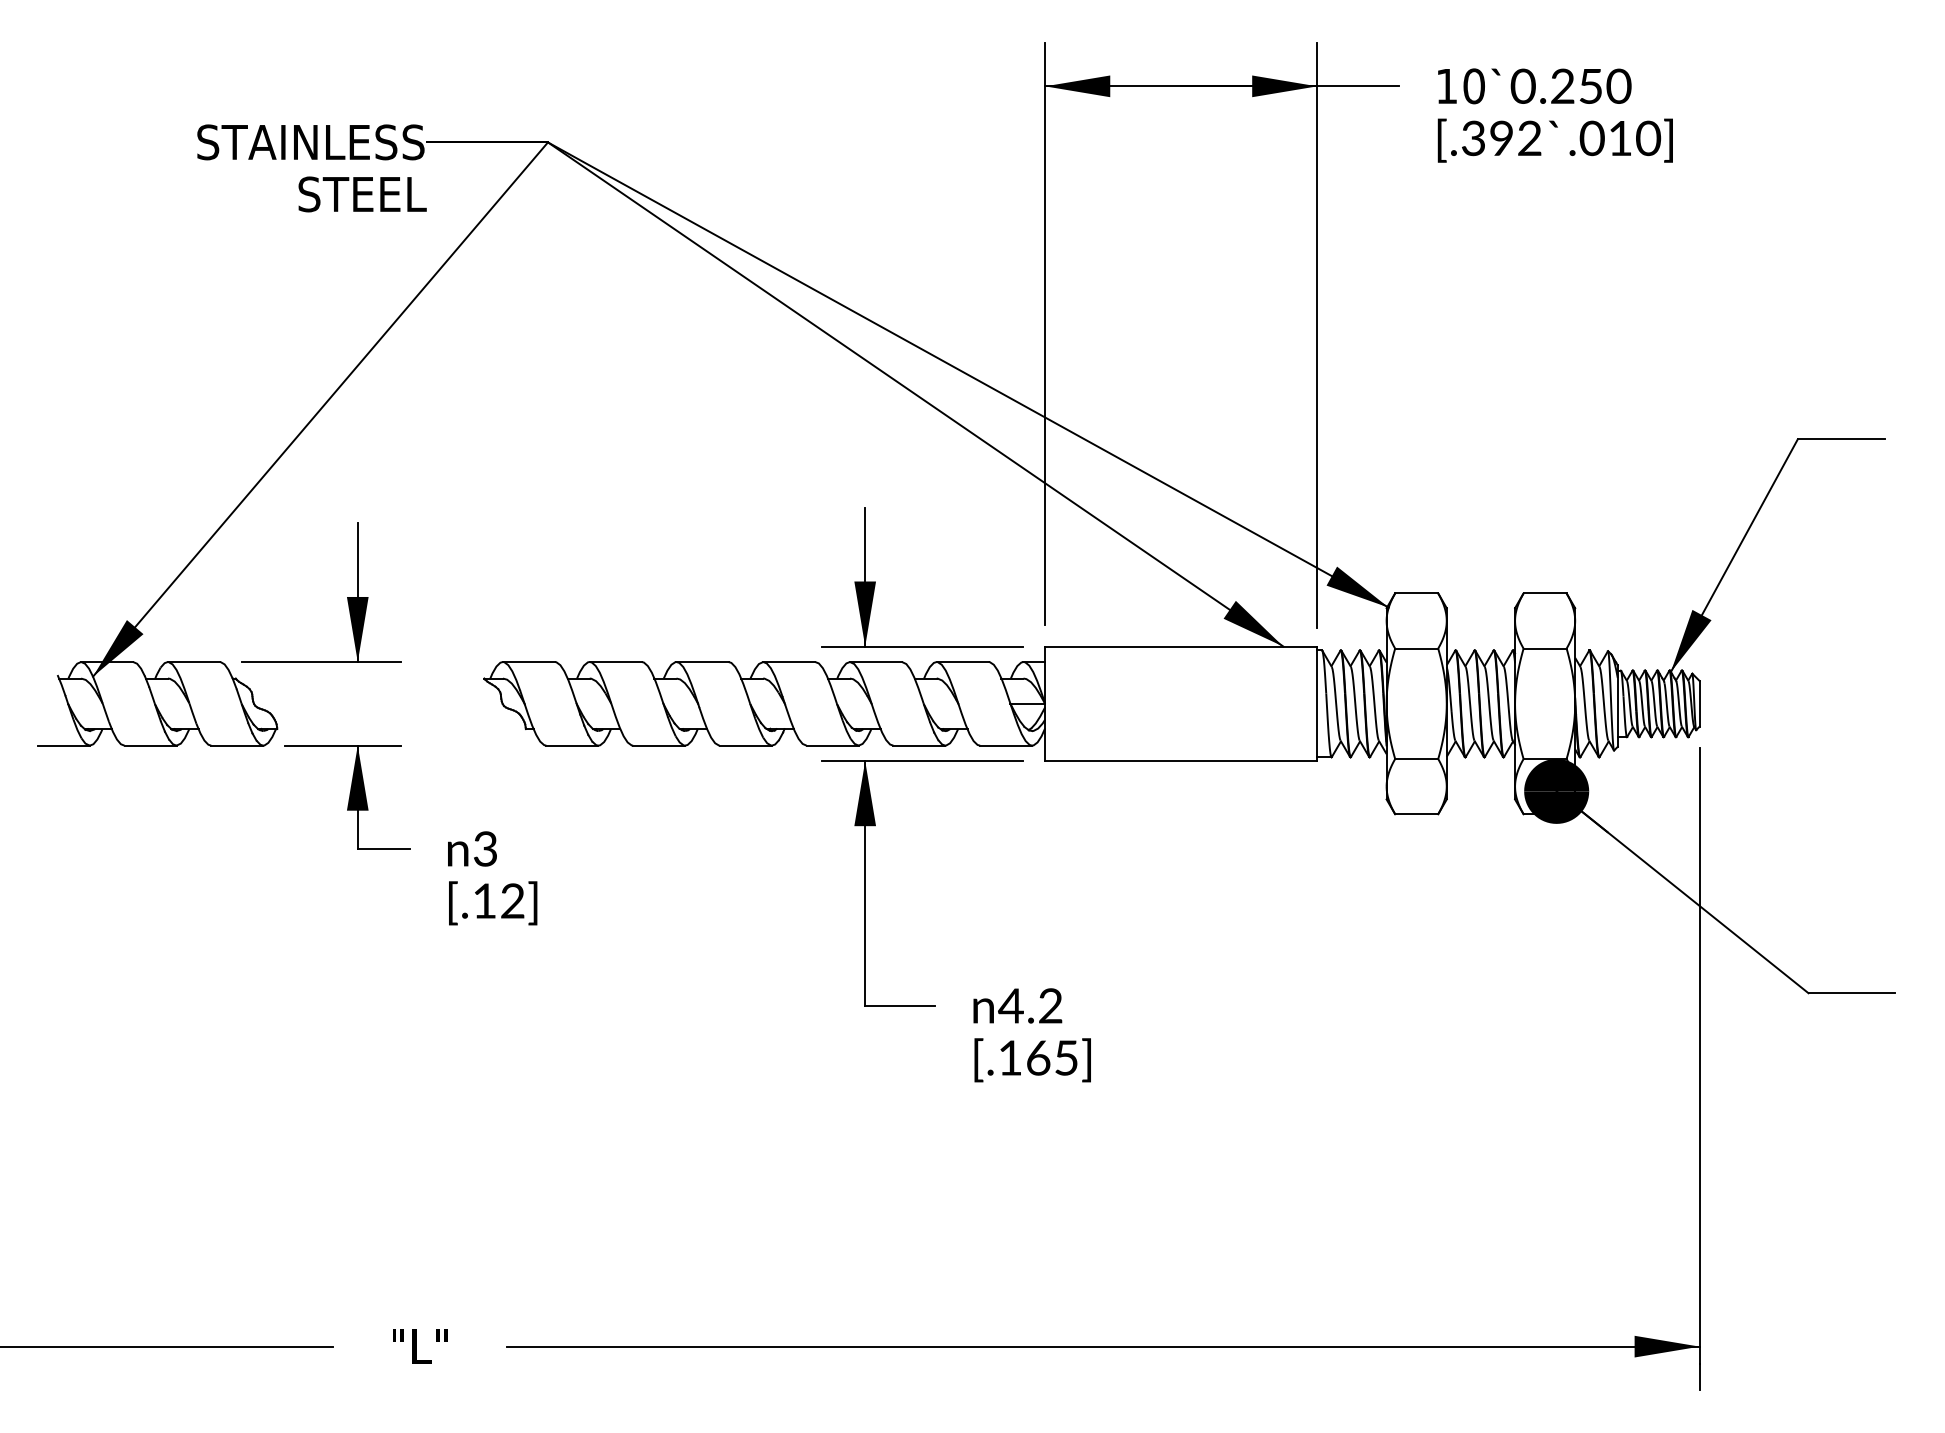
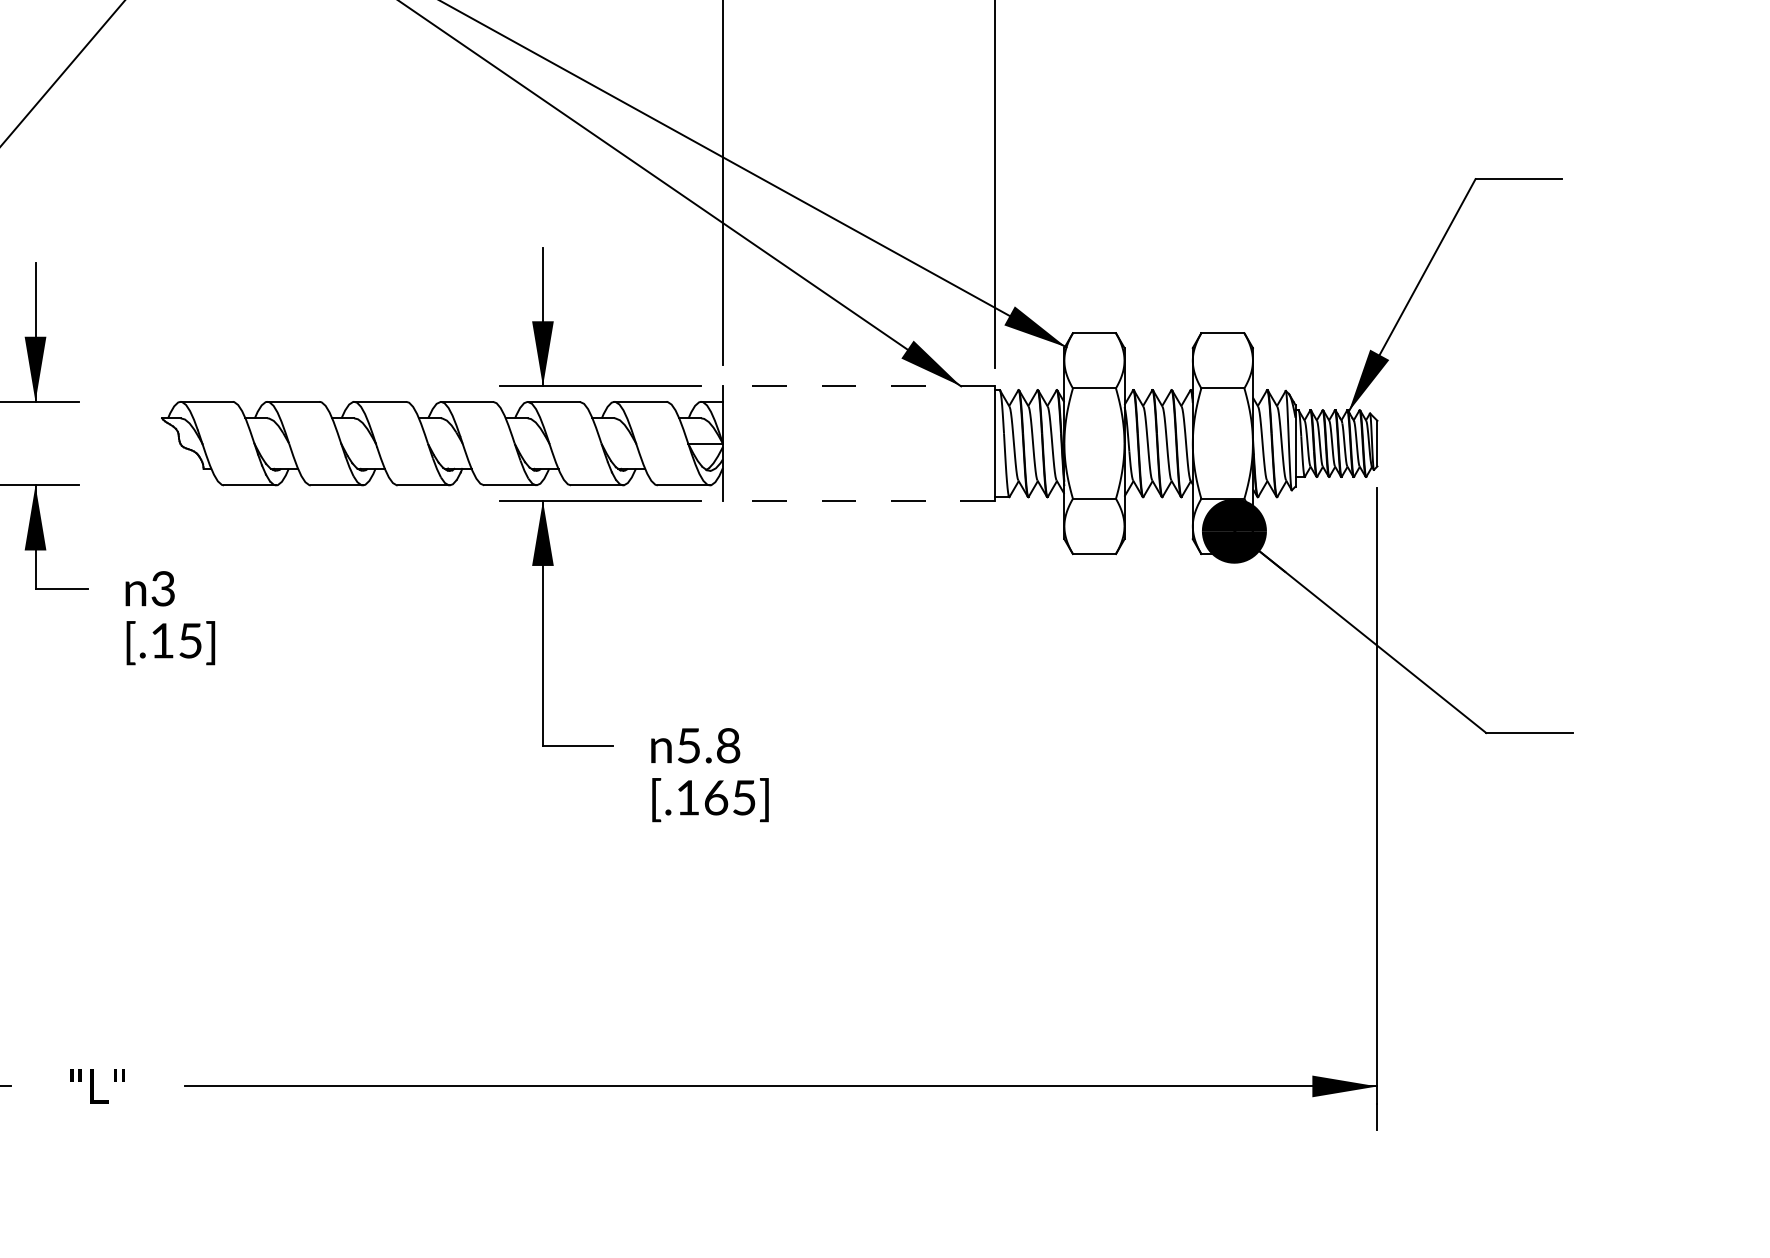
line: (1180, 646) -> (858, 386), solid -> dashed
line: (1180, 761) -> (858, 501), solid -> dashed
text: (512, 900) -> (190, 640), [.12] -> [.15]
text: (1030, 1005) -> (708, 745), 4.2 -> 5.8

